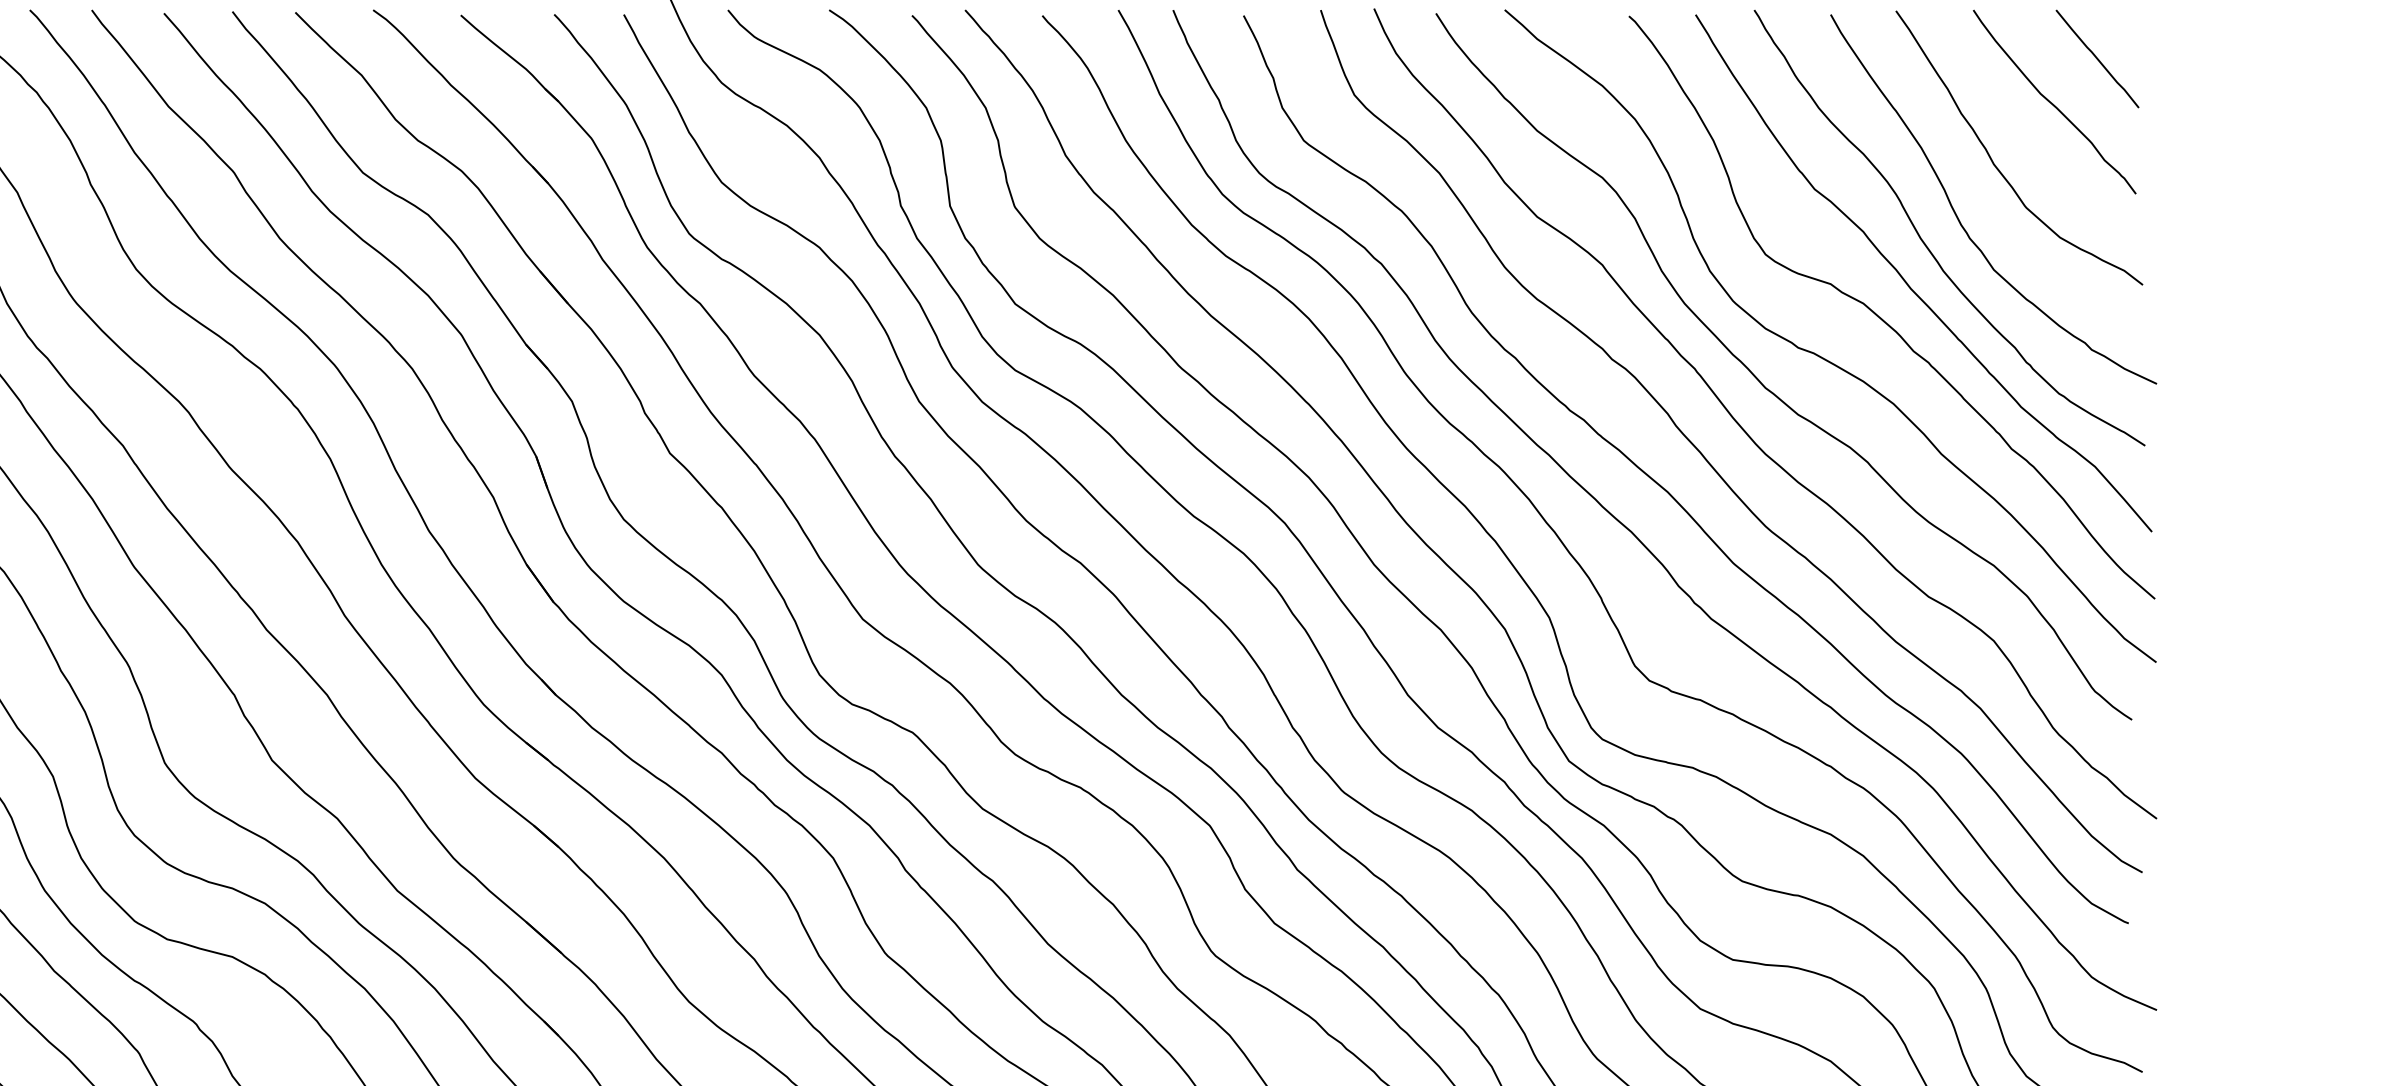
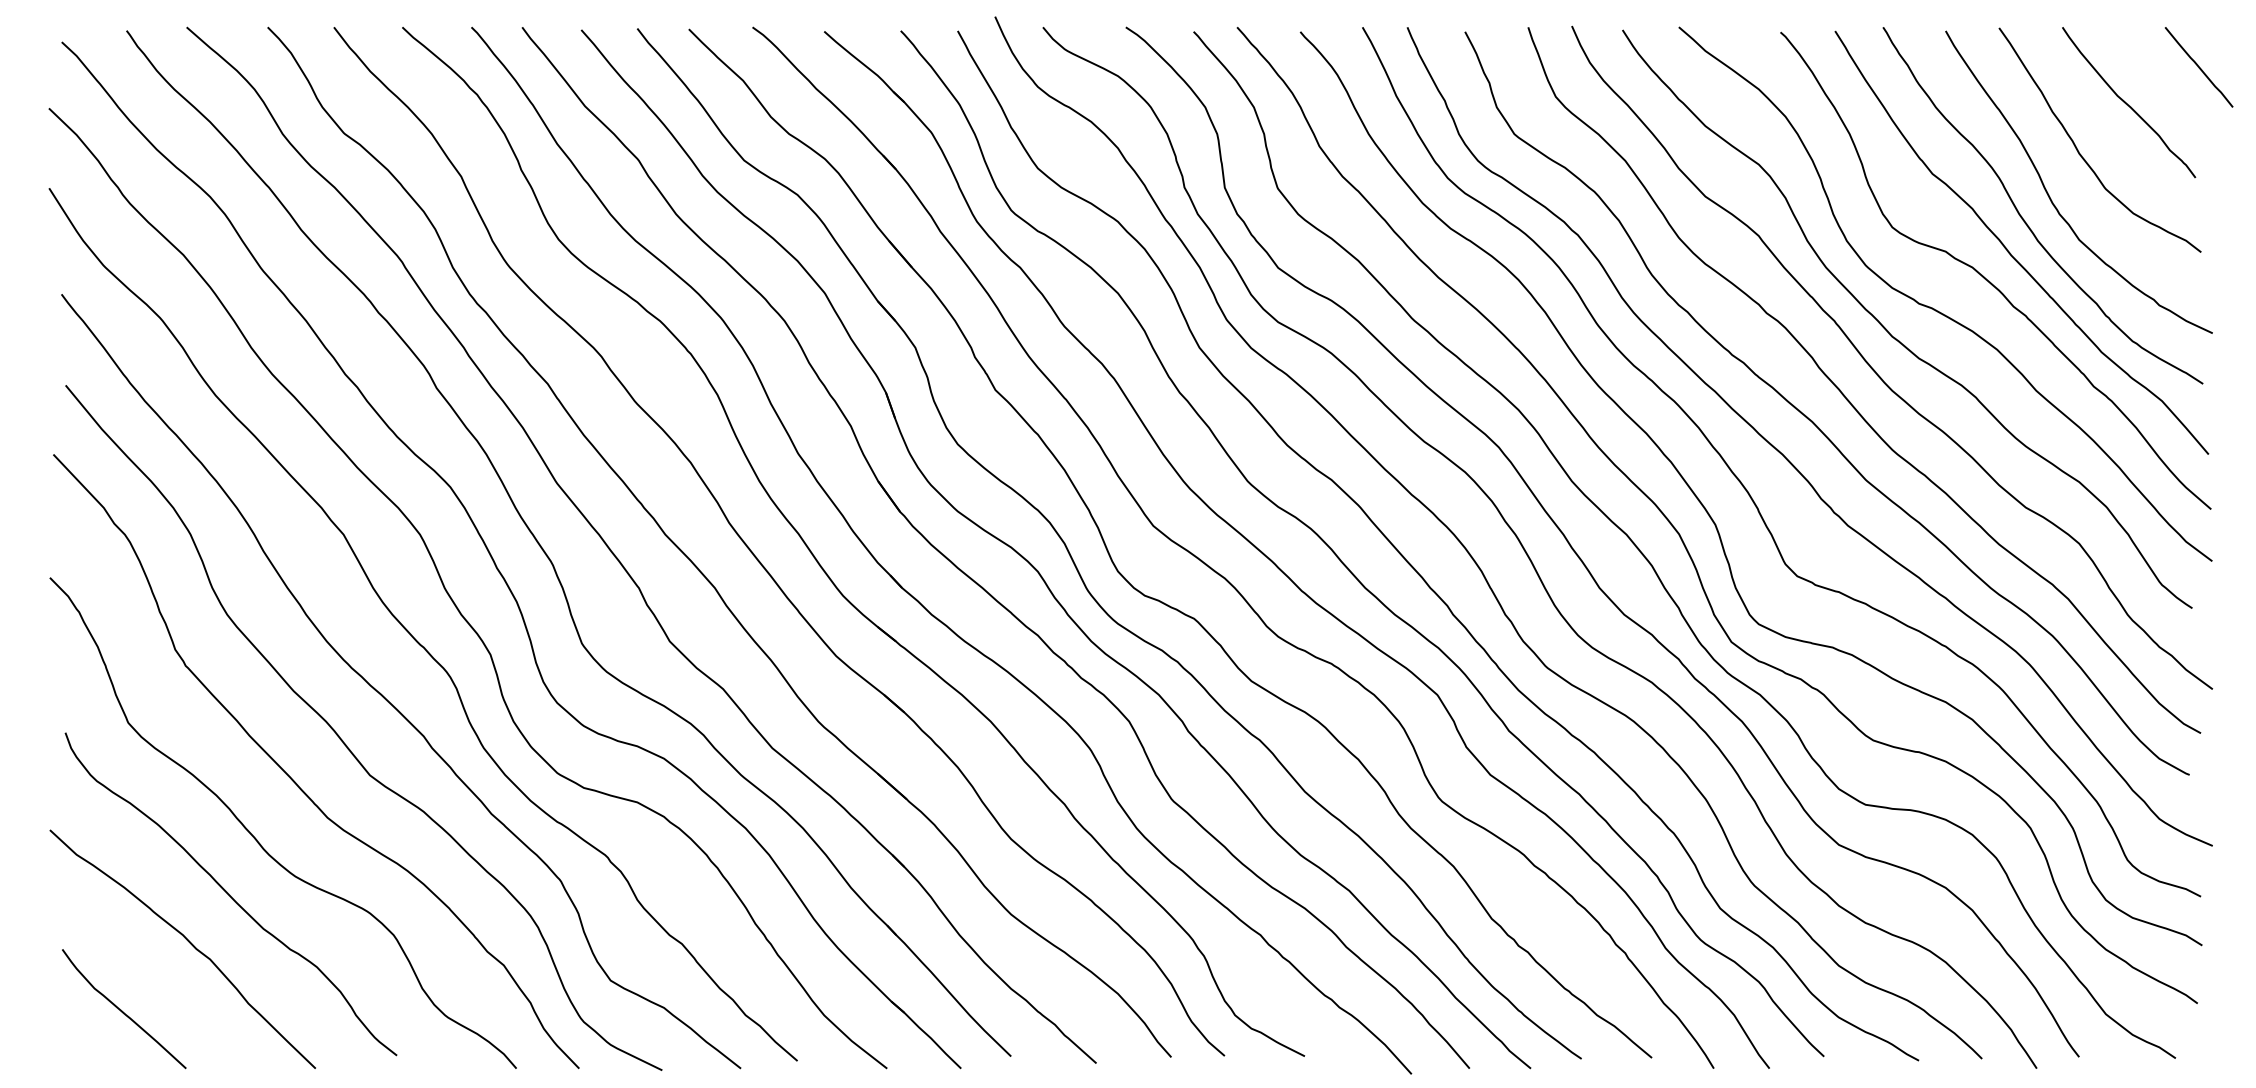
line: (2096, 59) -> (2198, 67), moved

